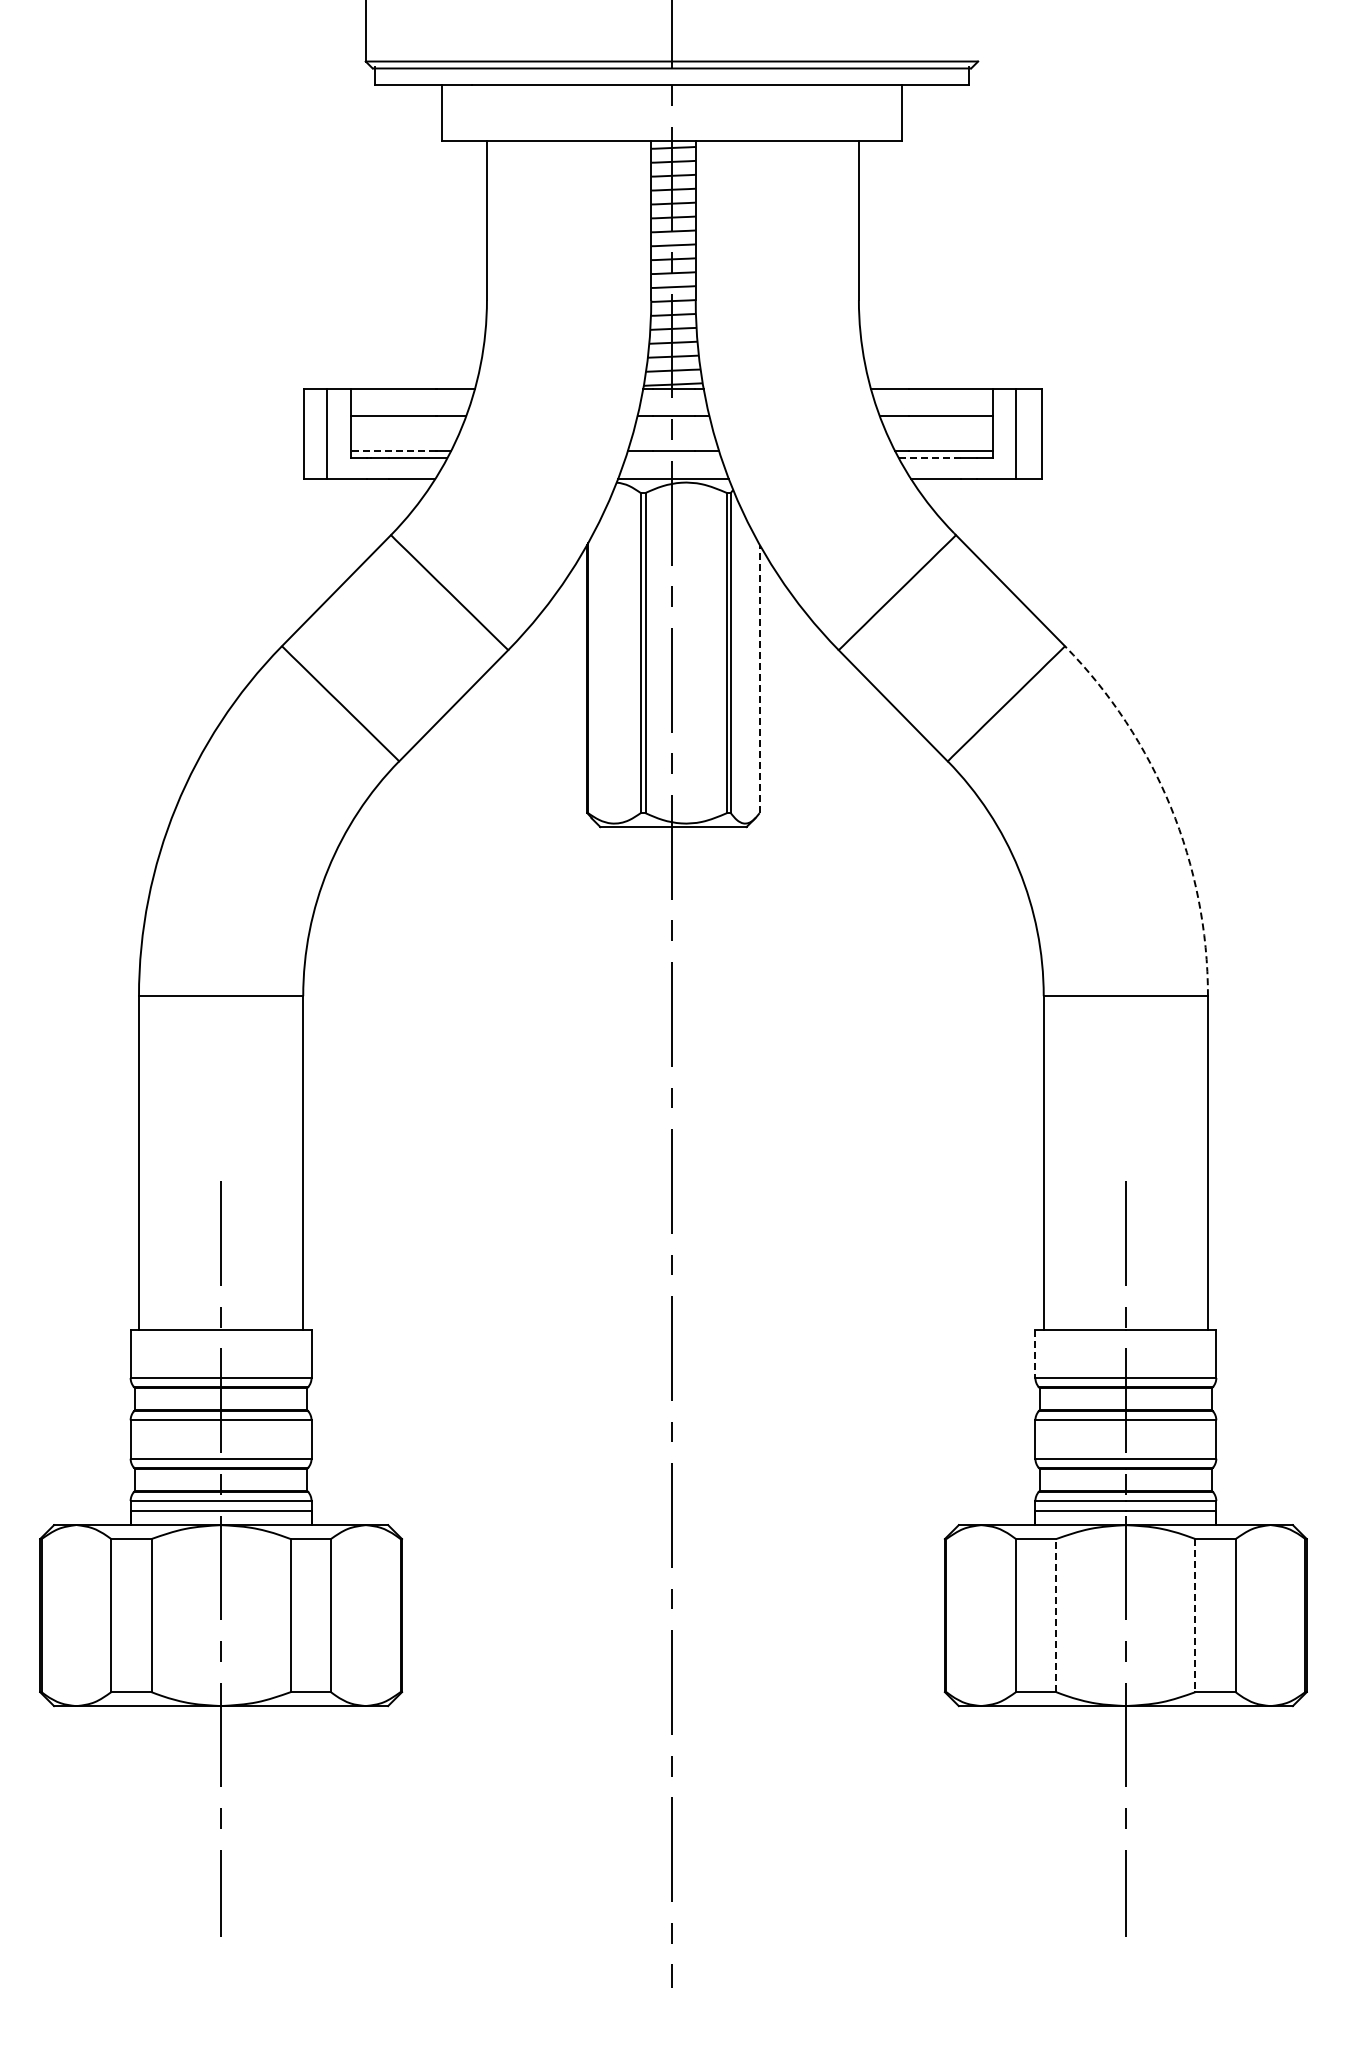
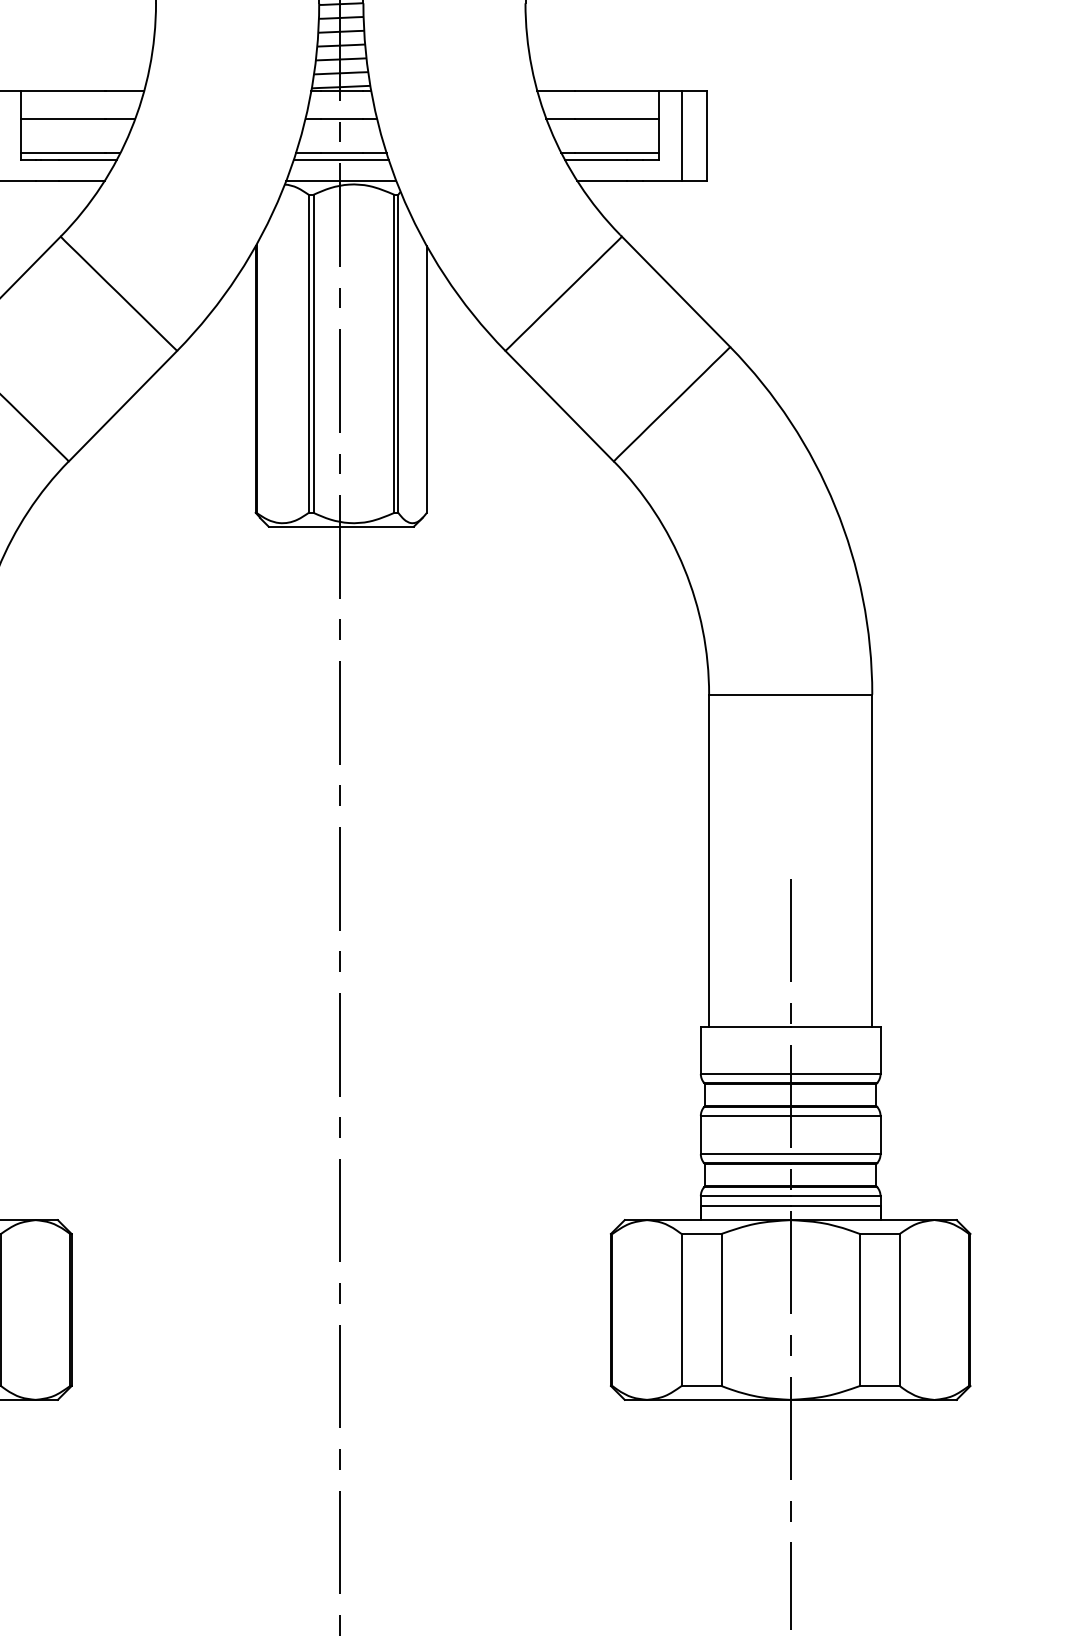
line: (392, 451) -> (62, 153), dashed -> solid
line: (673, 458) -> (341, 160), added
line: (929, 458) -> (595, 160), dashed -> solid
line: (759, 678) -> (426, 379), dashed -> solid
arc: (1170, 807) -> (835, 507), dashed -> solid
line: (1035, 1354) -> (700, 1050), dashed -> solid
line: (1056, 1615) -> (721, 1309), dashed -> solid
line: (1195, 1615) -> (859, 1309), dashed -> solid

